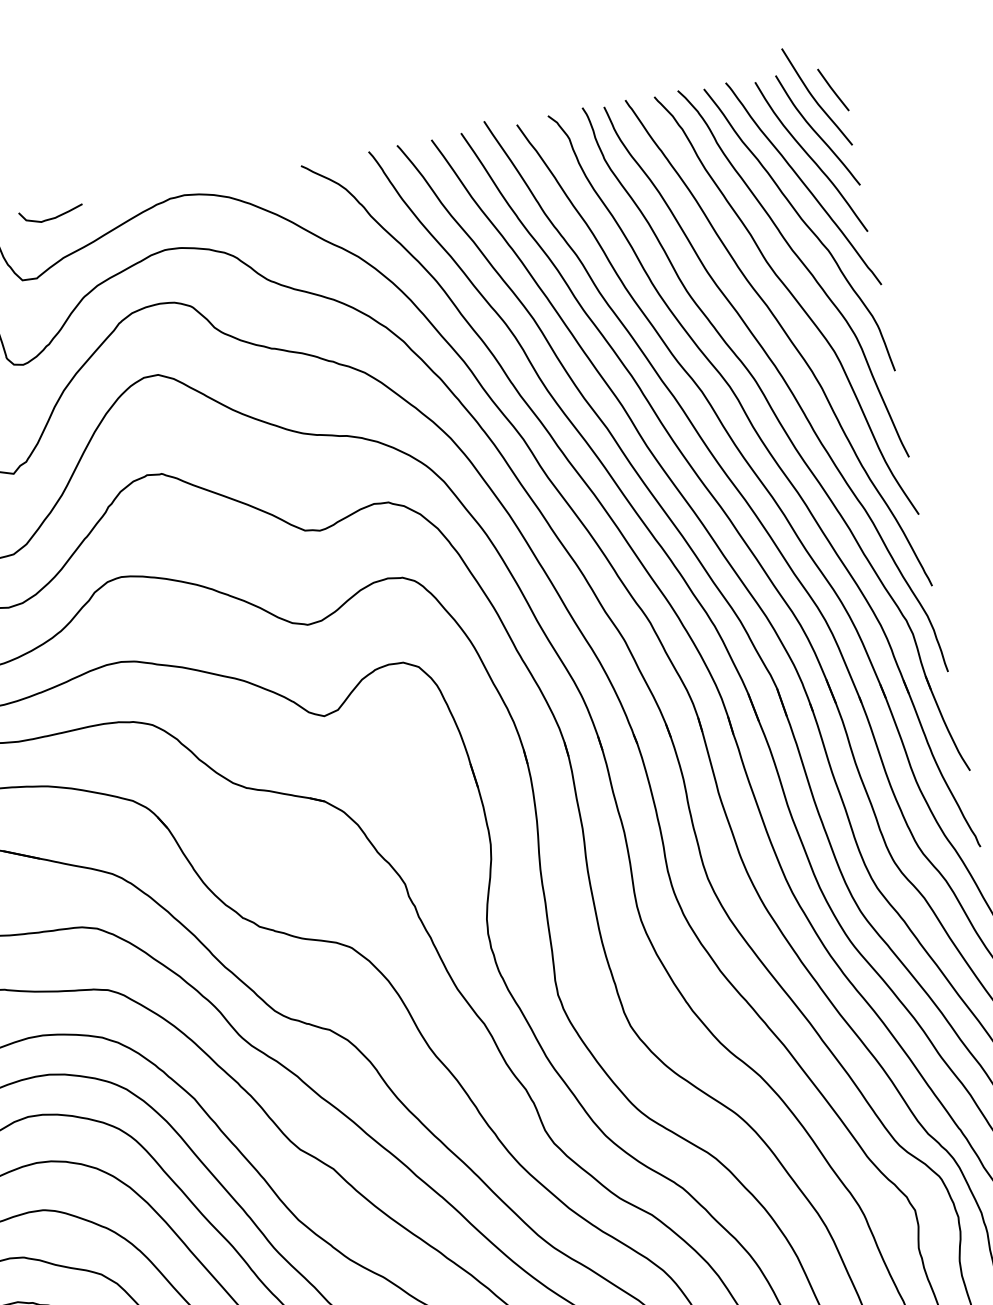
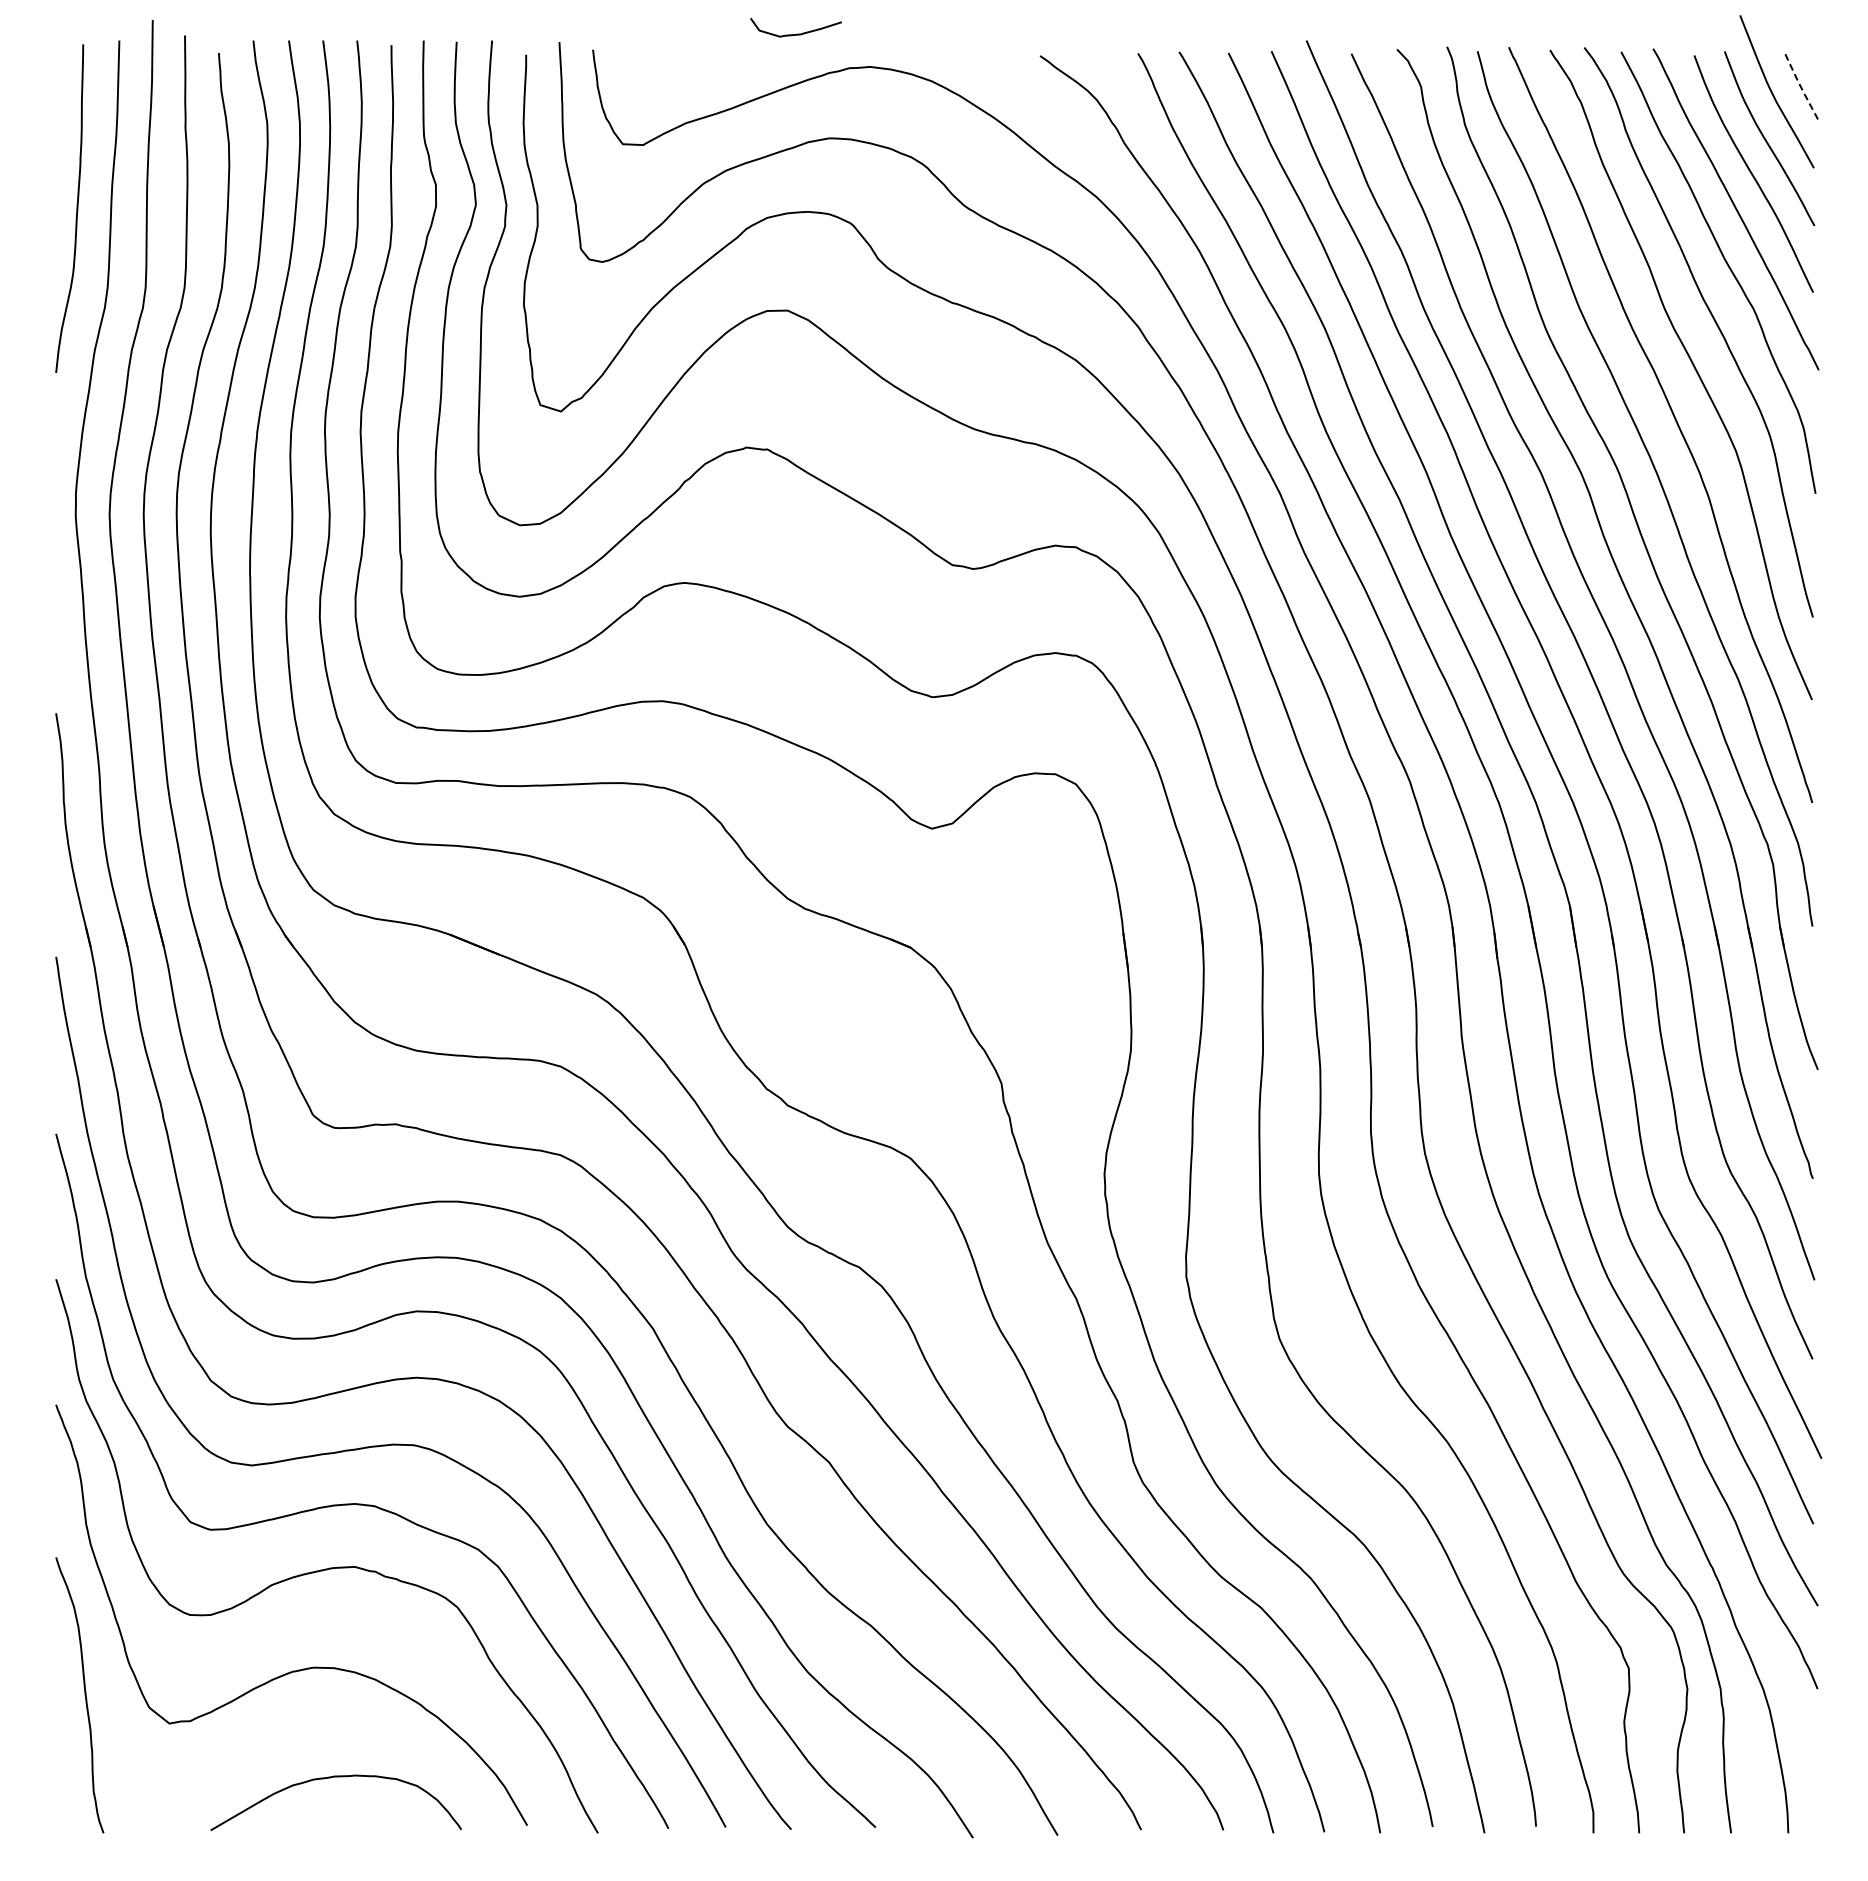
line: (832, 90) -> (1800, 86), solid -> dashed
curve: (52, 217) -> (796, 33), moved

